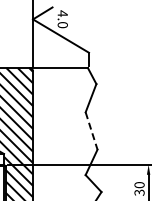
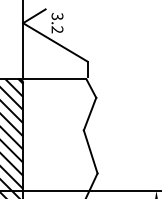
text: (62, 19) -> (57, 23), 4.0 -> 3.2
line: (91, 131) -> (90, 152), dashed -> solid

